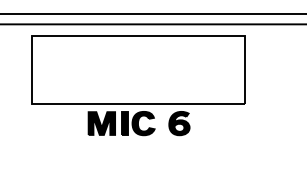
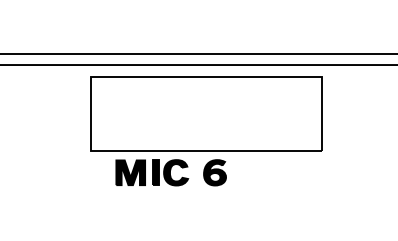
part: (138, 123) -> (170, 172), moved

